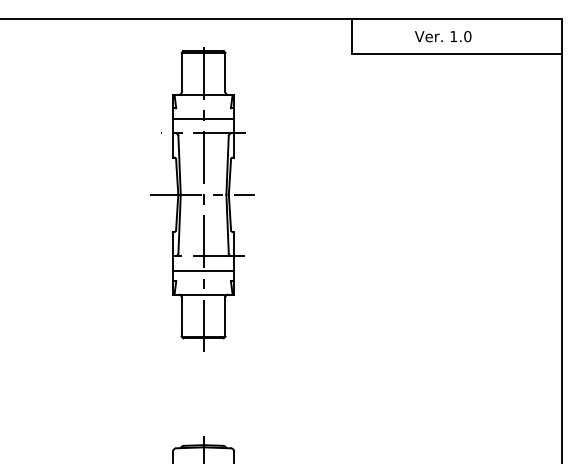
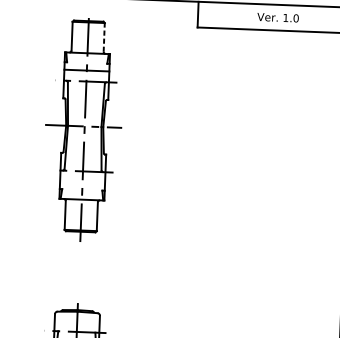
text: (443, 36) -> (278, 17), moved
line: (225, 72) -> (104, 37), solid -> dashed
line: (203, 270) -> (82, 182), removed

